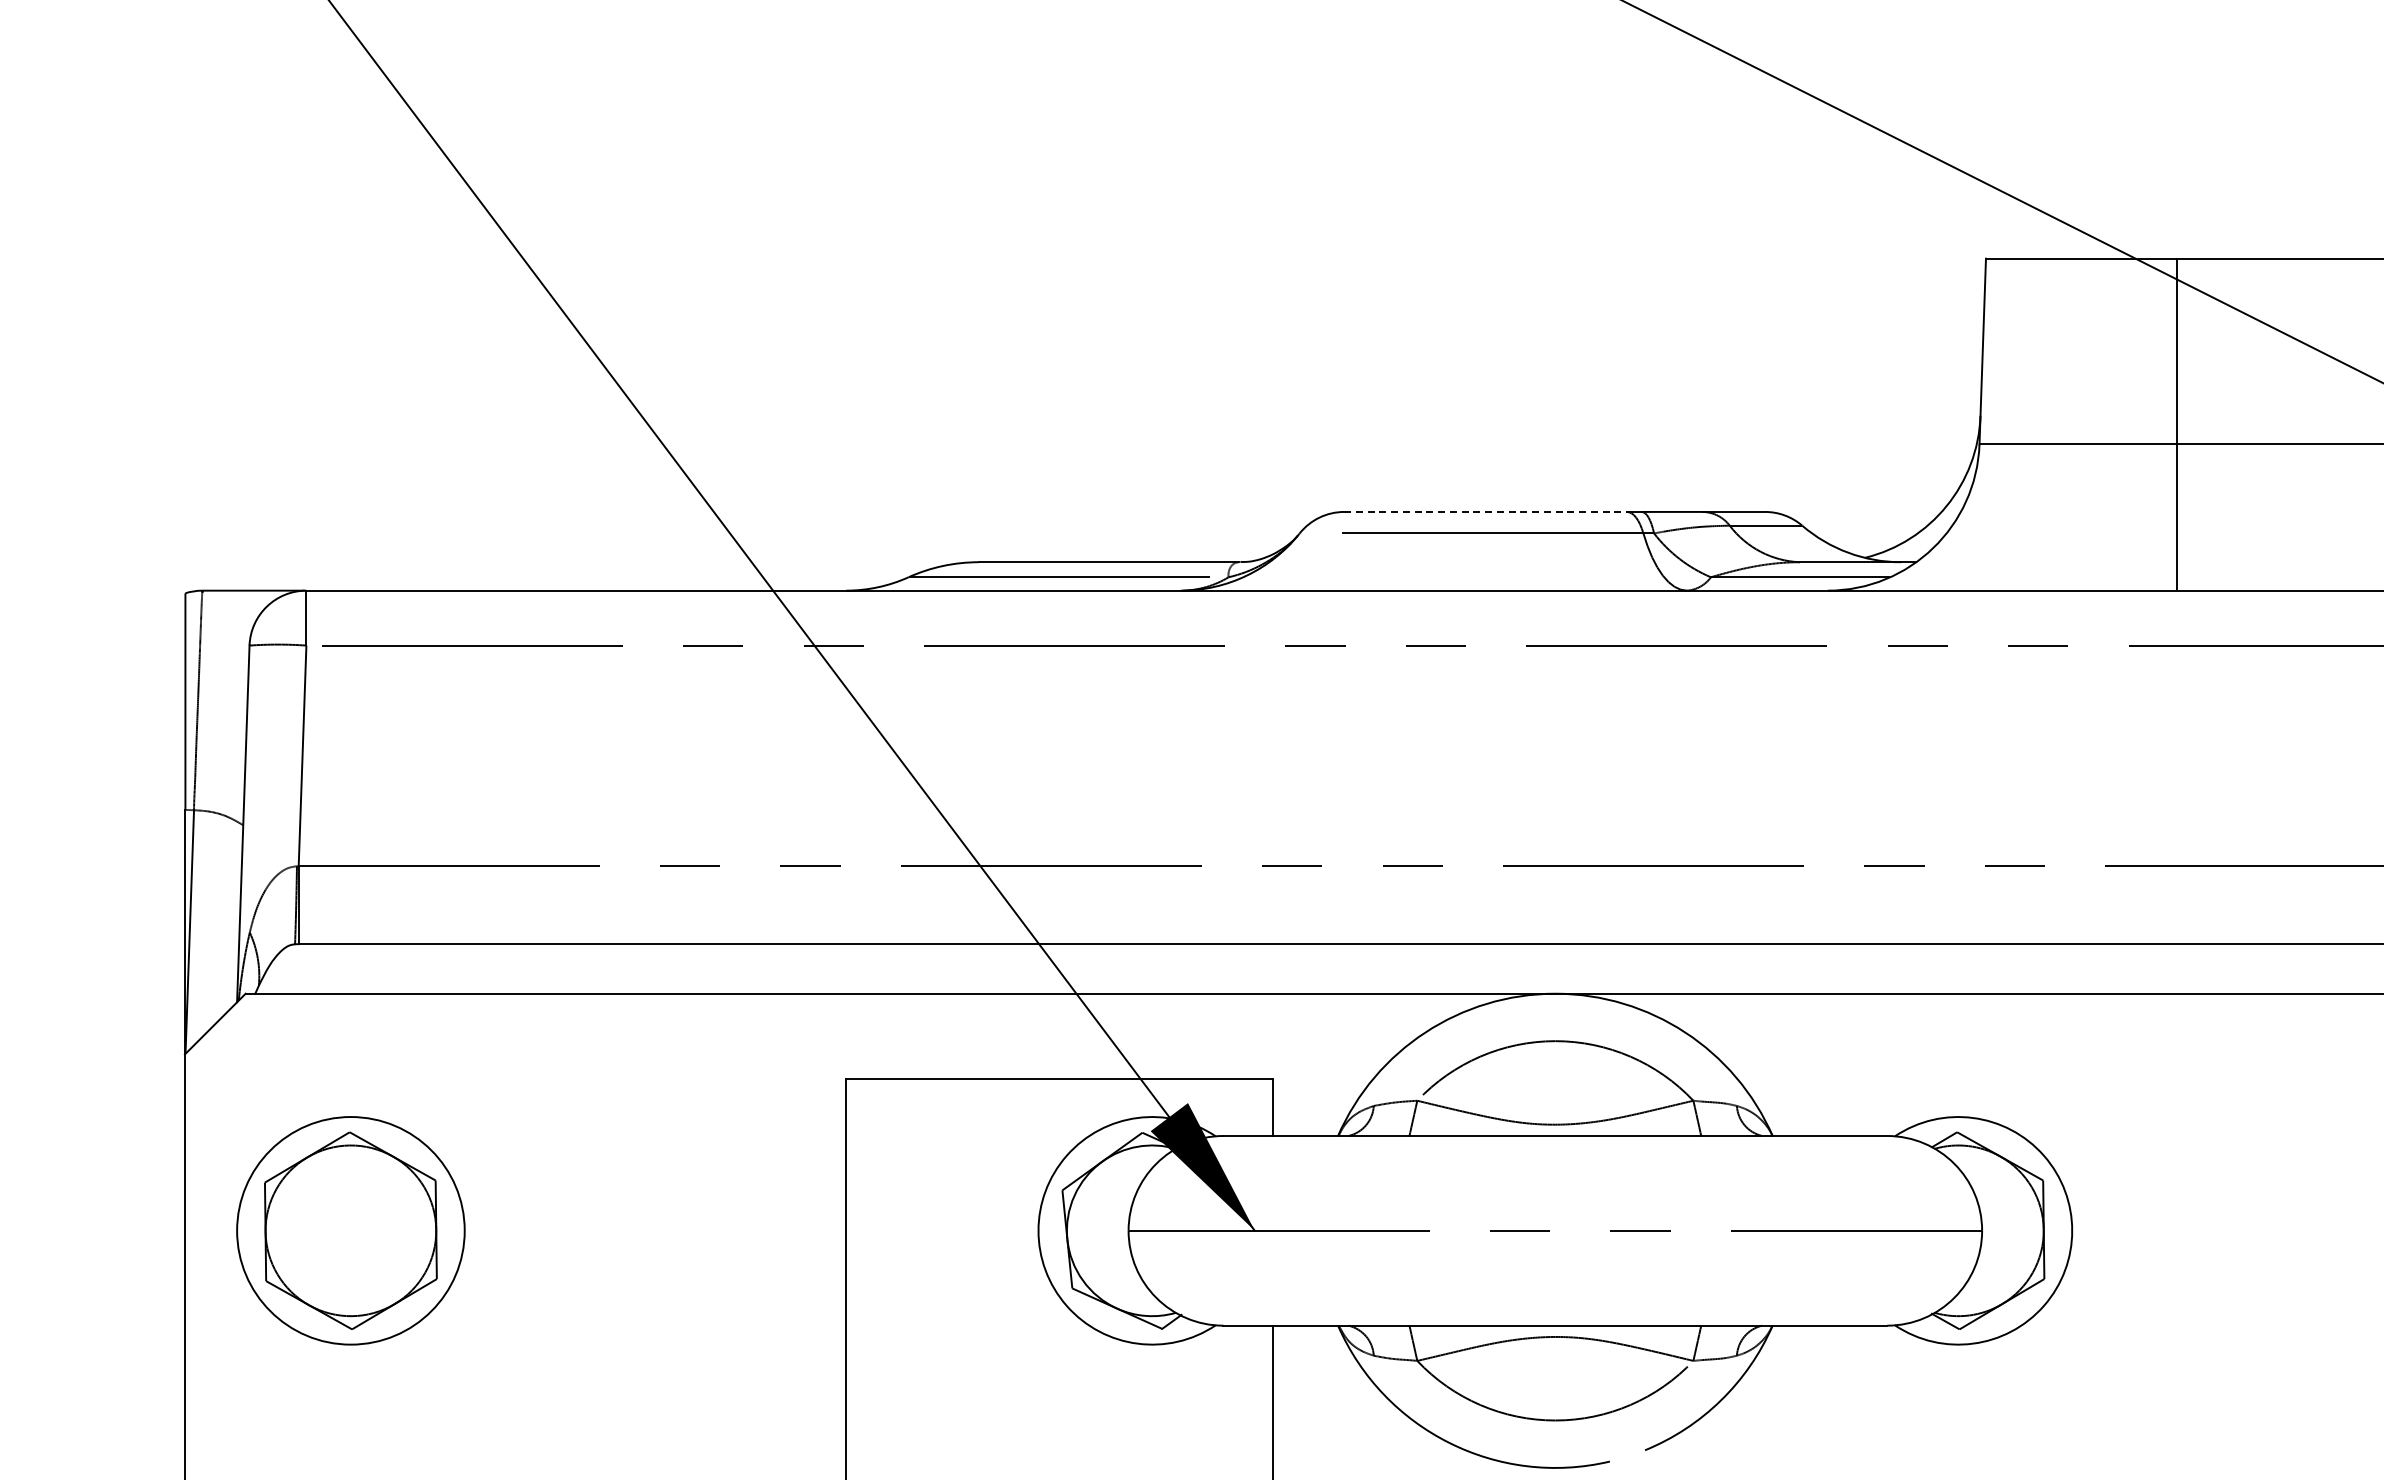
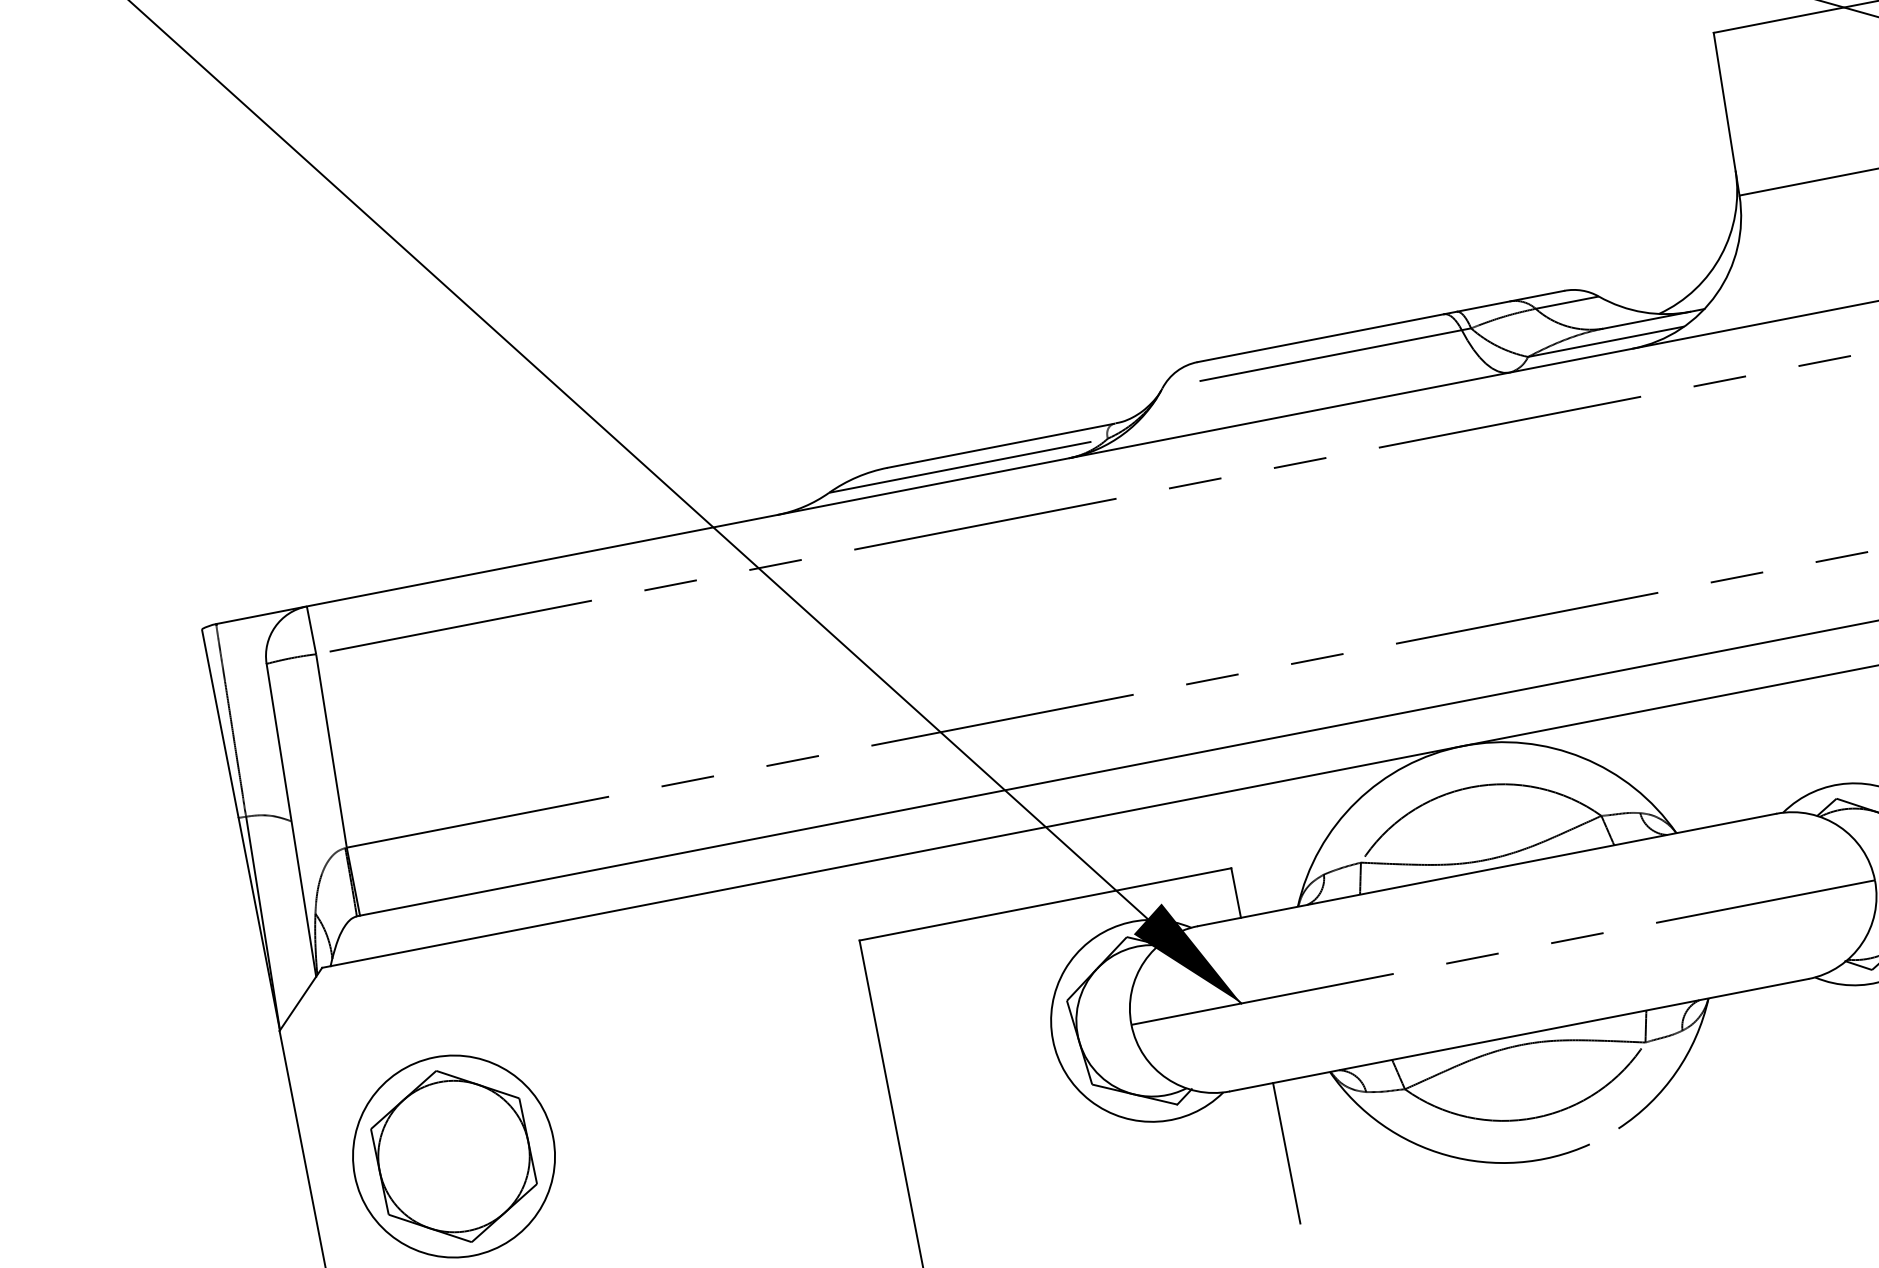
line: (1486, 511) -> (1321, 337), dashed -> solid

